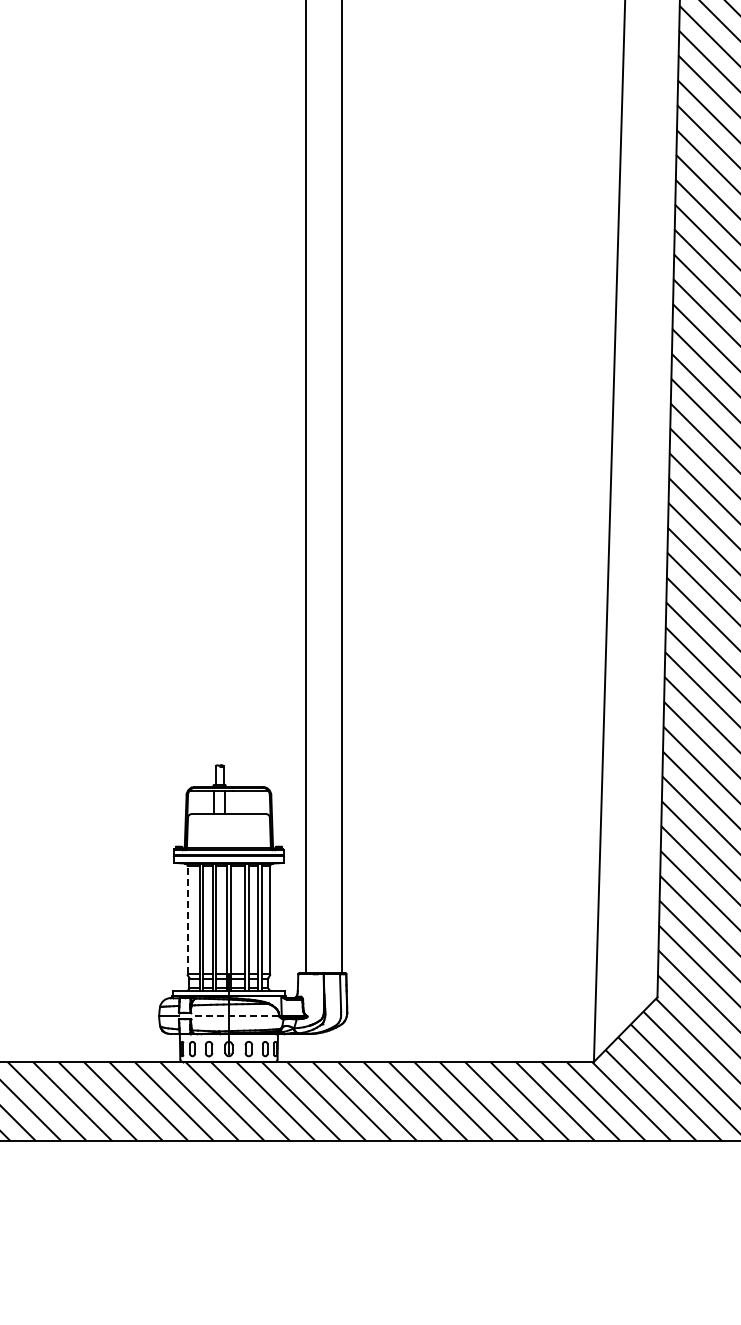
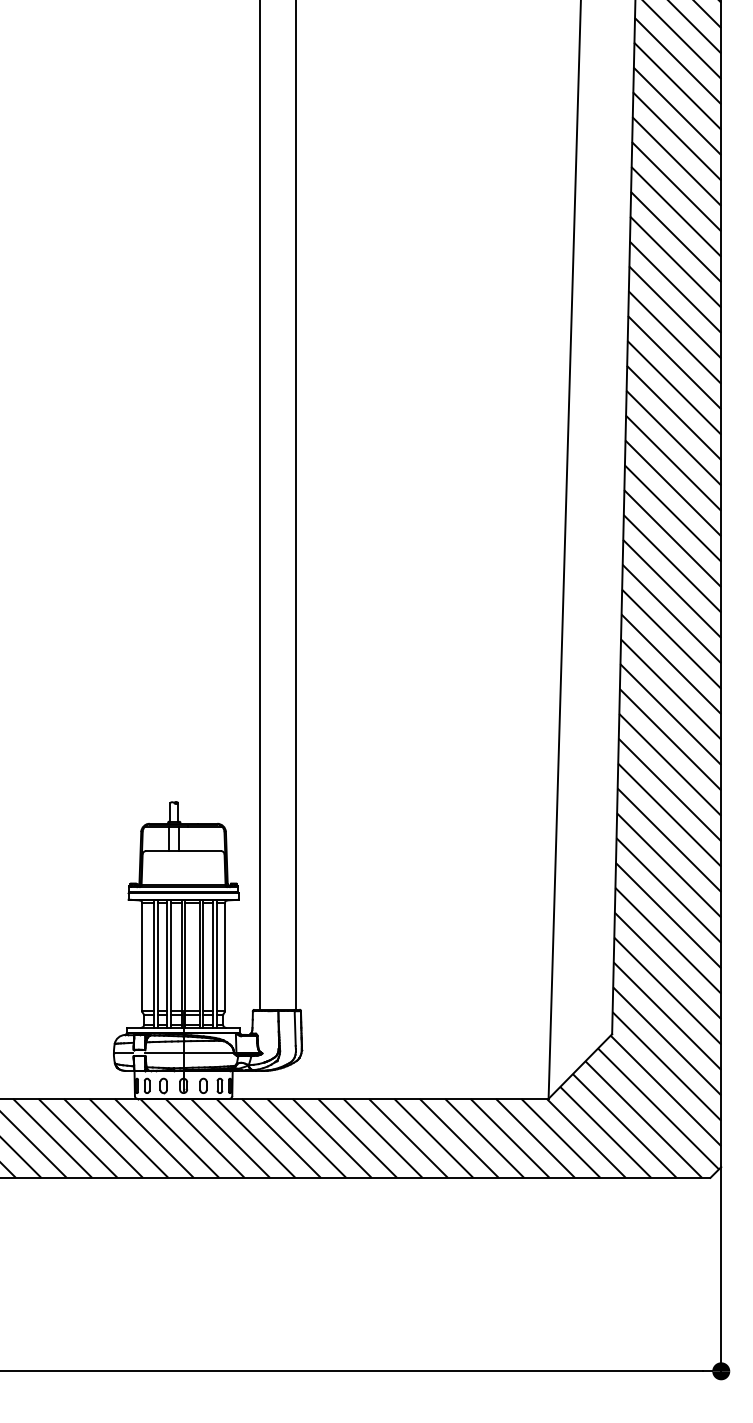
line: (187, 919) -> (142, 956), dashed -> solid
line: (234, 1015) -> (189, 1052), dashed -> solid

